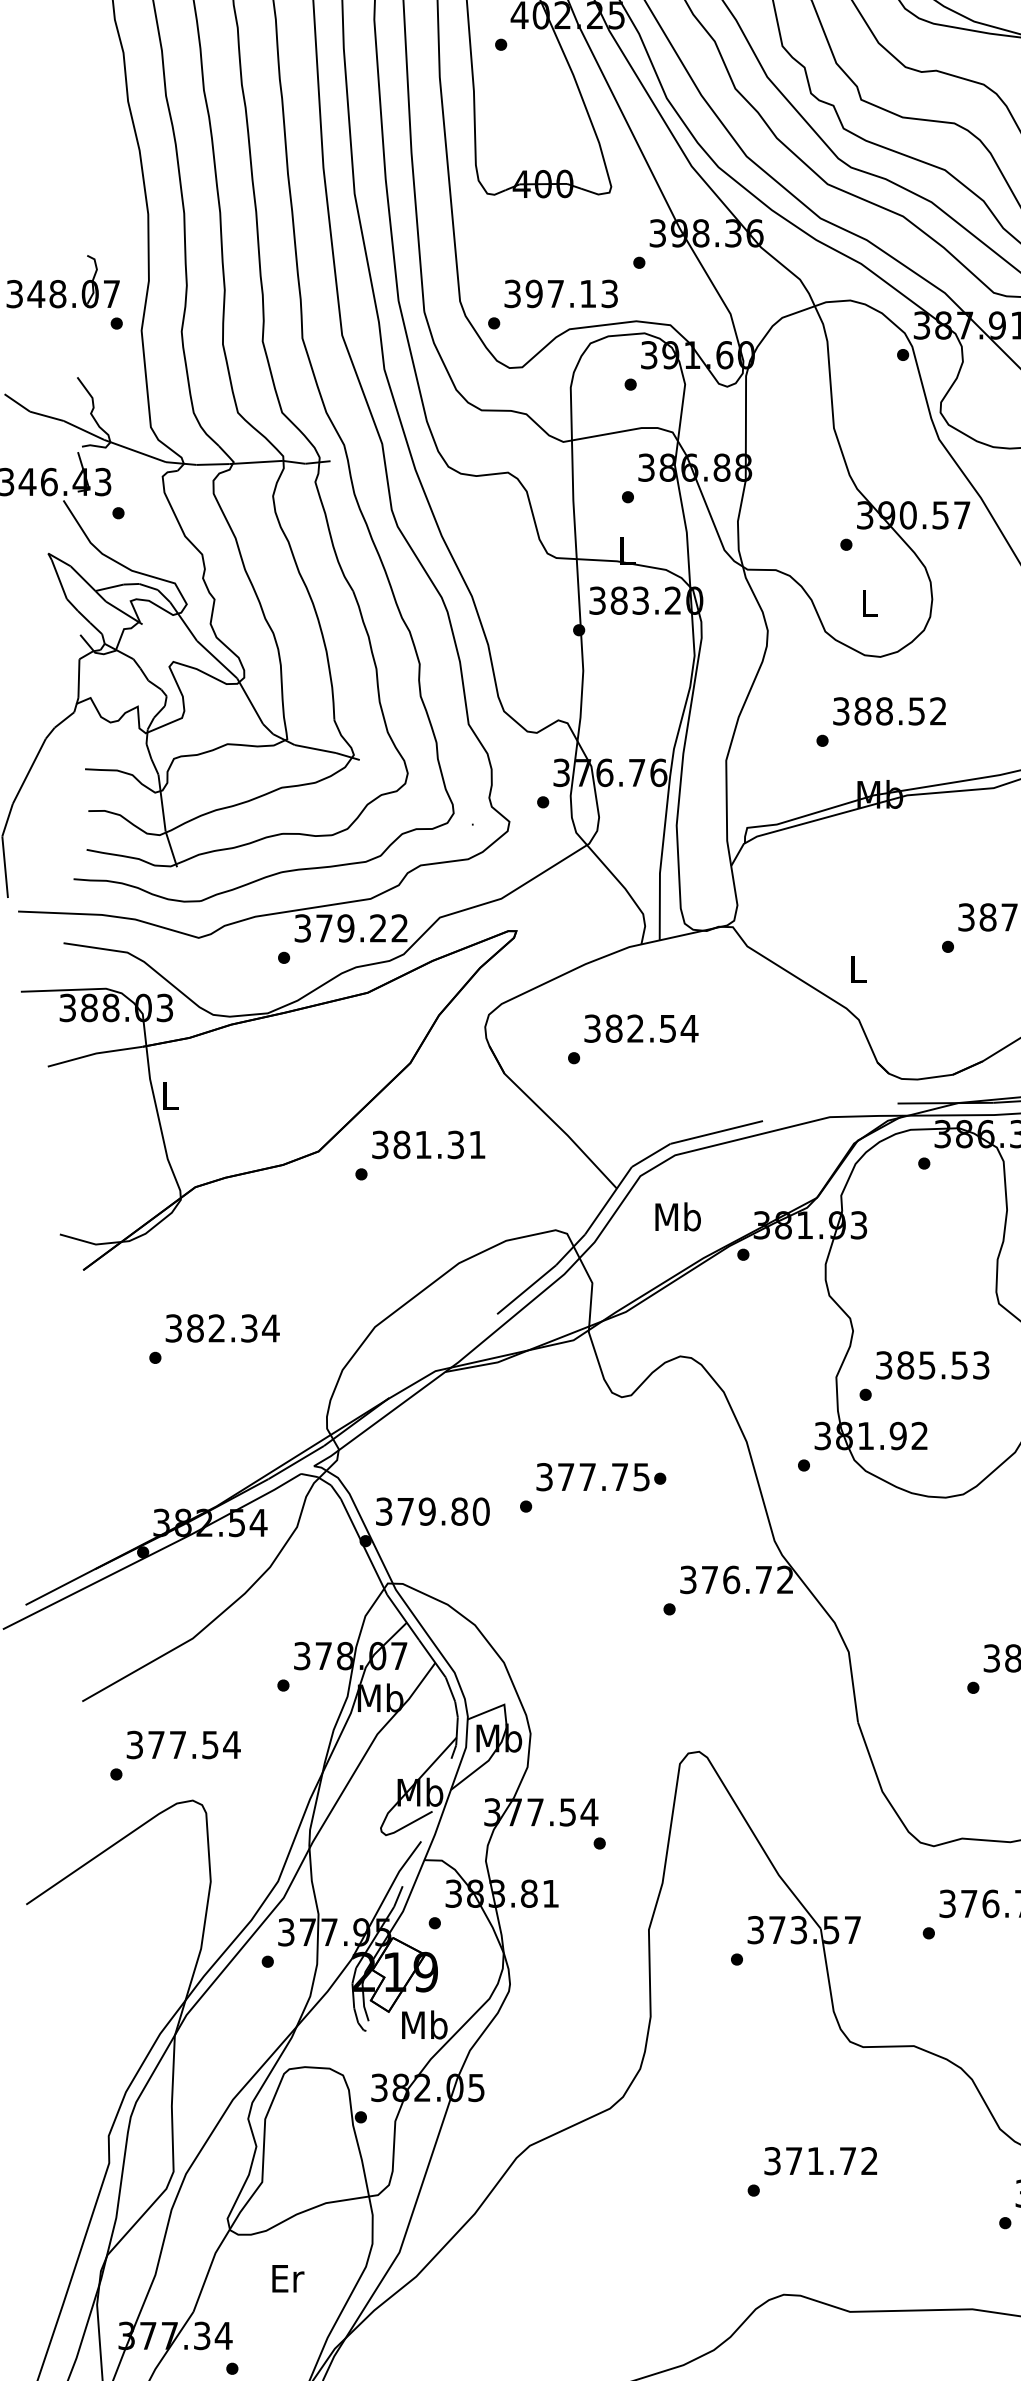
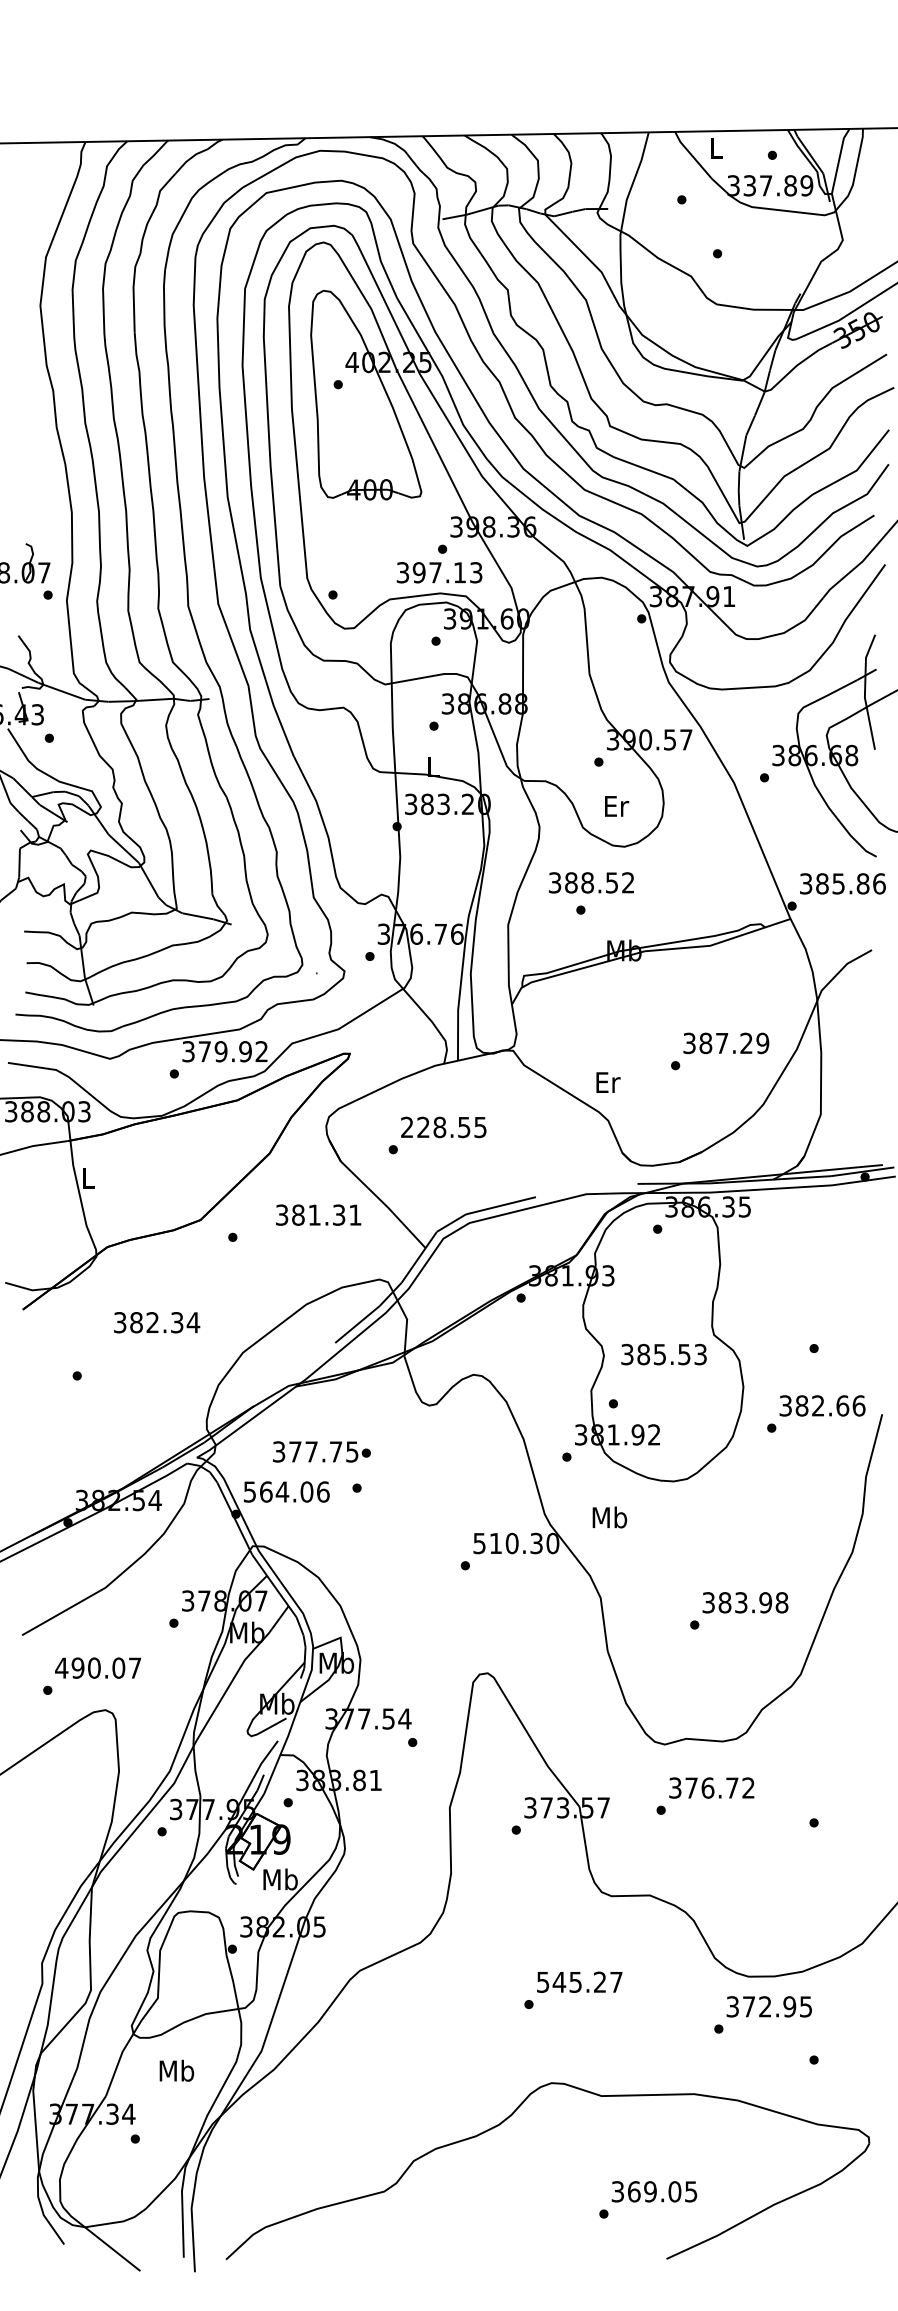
text: (561, 293) -> (439, 572), moved
text: (871, 603) -> (617, 806), L -> Er
text: (889, 710) -> (591, 882), moved
text: (378, 928) -> (245, 1051), 379.22 -> 379.92
text: (859, 969) -> (608, 1082), L -> Er
text: (641, 1028) -> (444, 1127), 382.54 -> 228.55
text: (428, 1144) -> (318, 1214), moved
text: (677, 1216) -> (609, 1517), moved
text: (223, 1328) -> (157, 1322), moved
text: (931, 1365) -> (663, 1354), moved
text: (600, 1476) -> (321, 1451), moved
text: (432, 1510) -> (286, 1491), 379.80 -> 564.06
text: (737, 1579) -> (516, 1543), 376.72 -> 510.30
text: (183, 1744) -> (98, 1667), 377.54 -> 490.07
text: (820, 2160) -> (579, 1981), 371.72 -> 545.27
text: (286, 2277) -> (176, 2070), Er -> Mb

